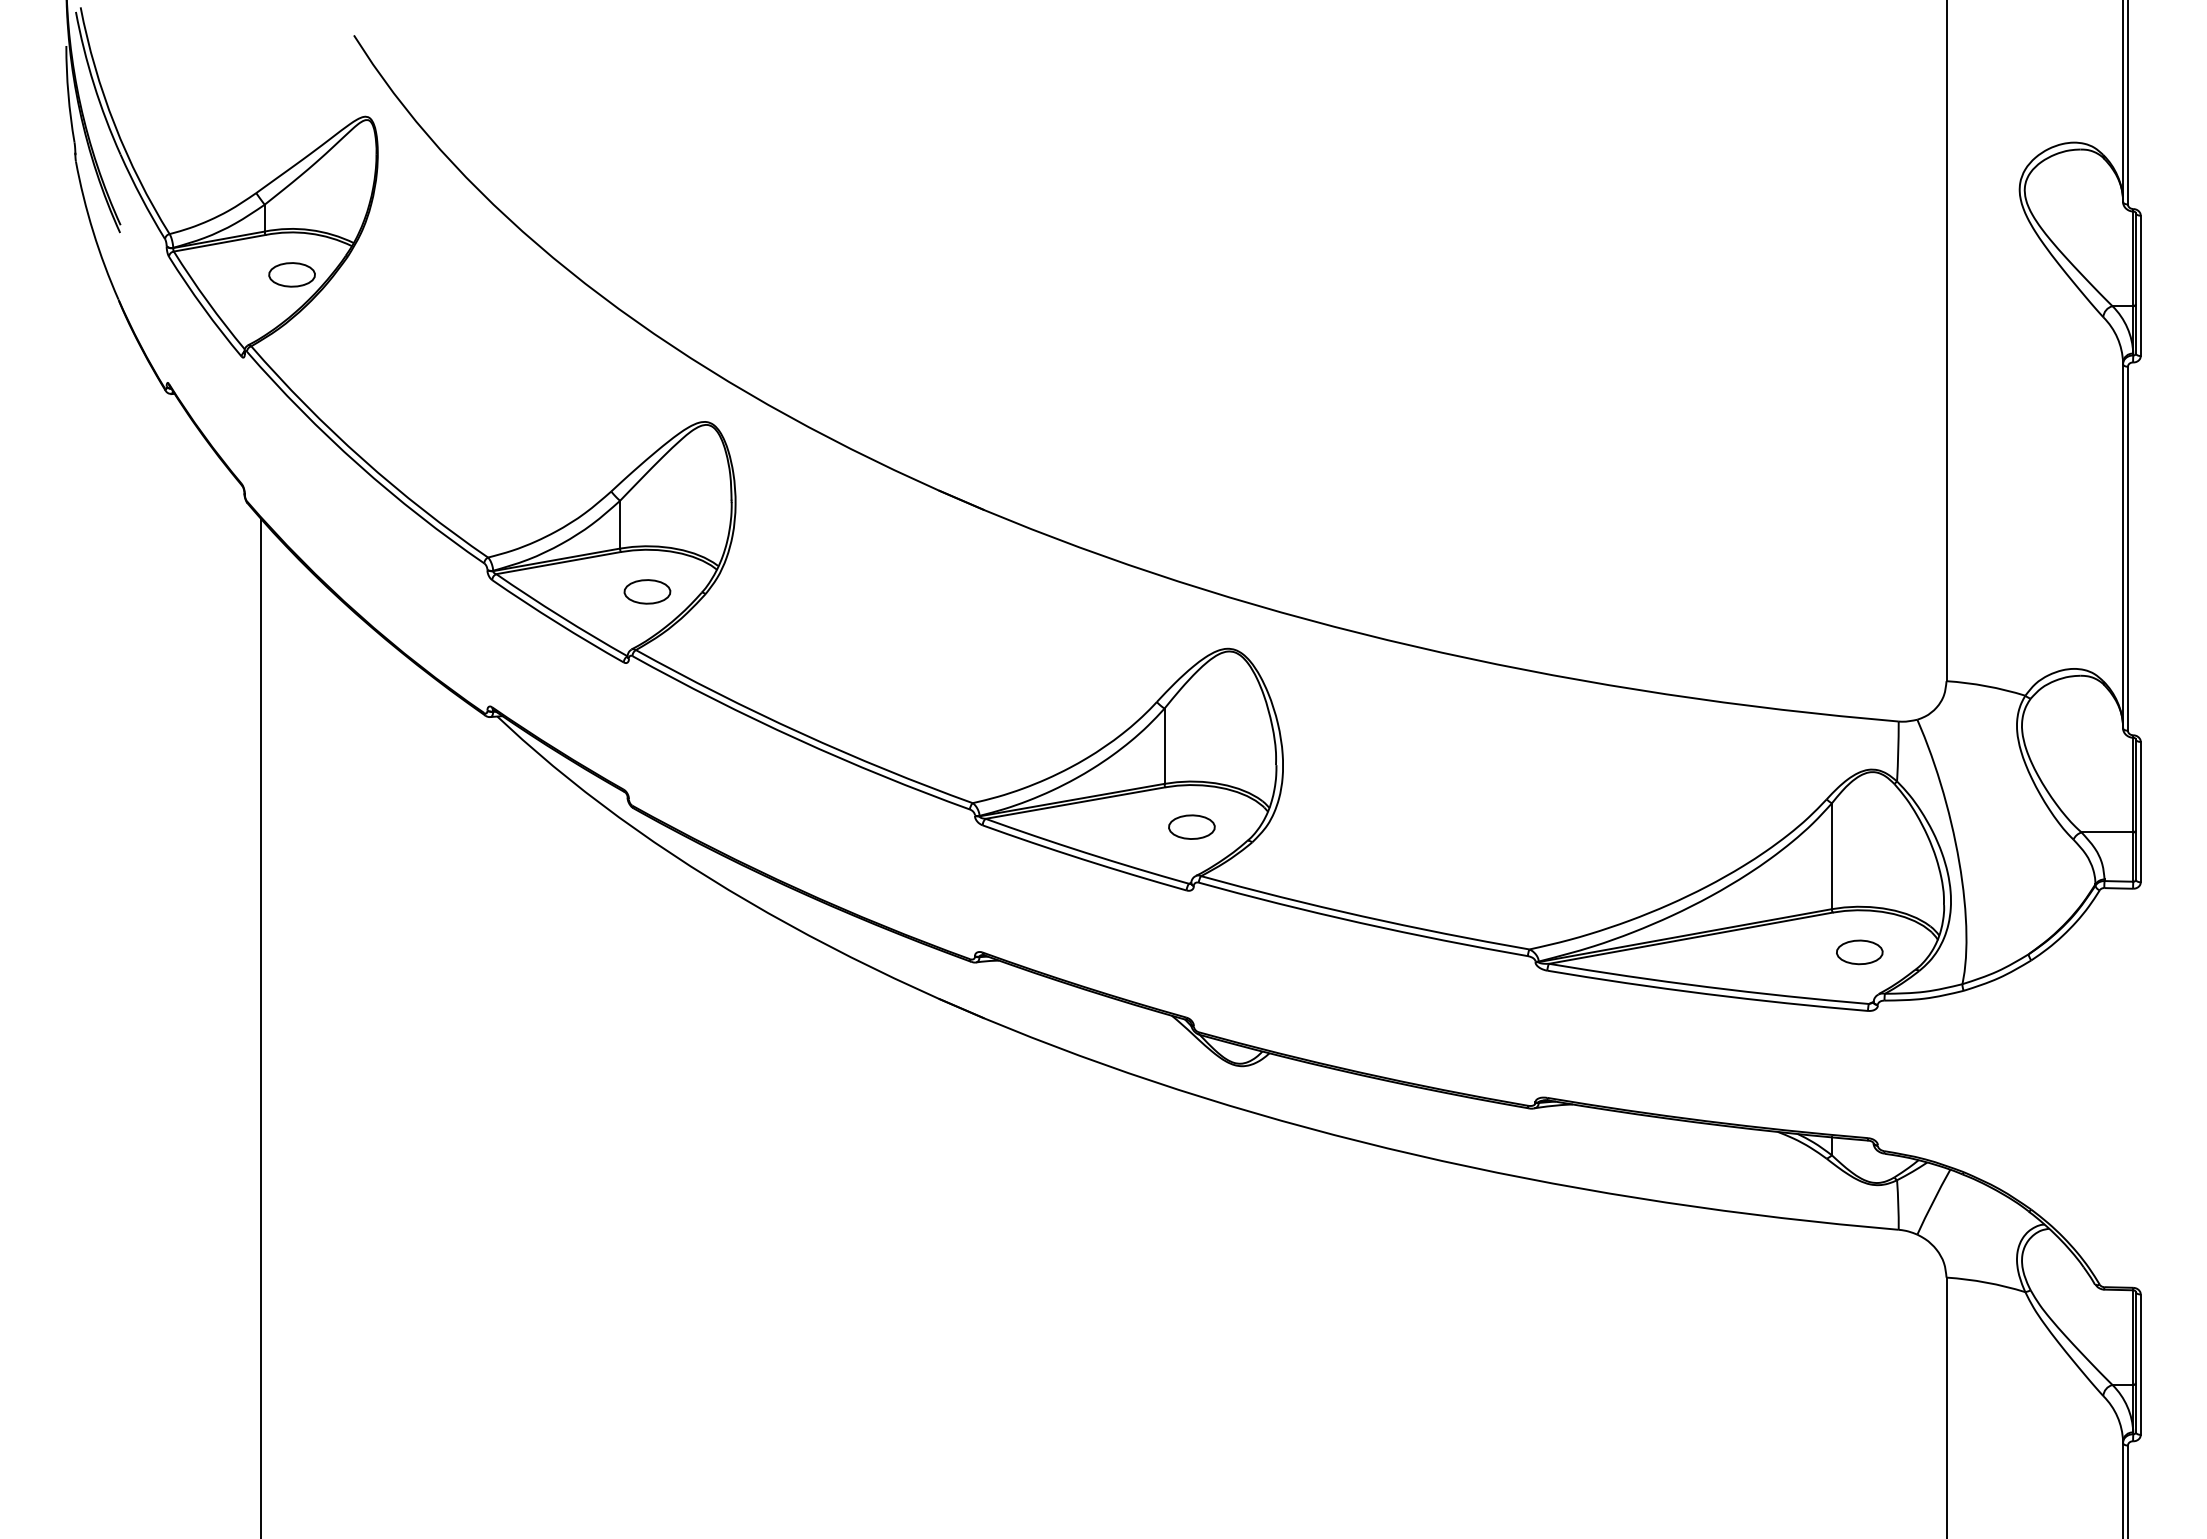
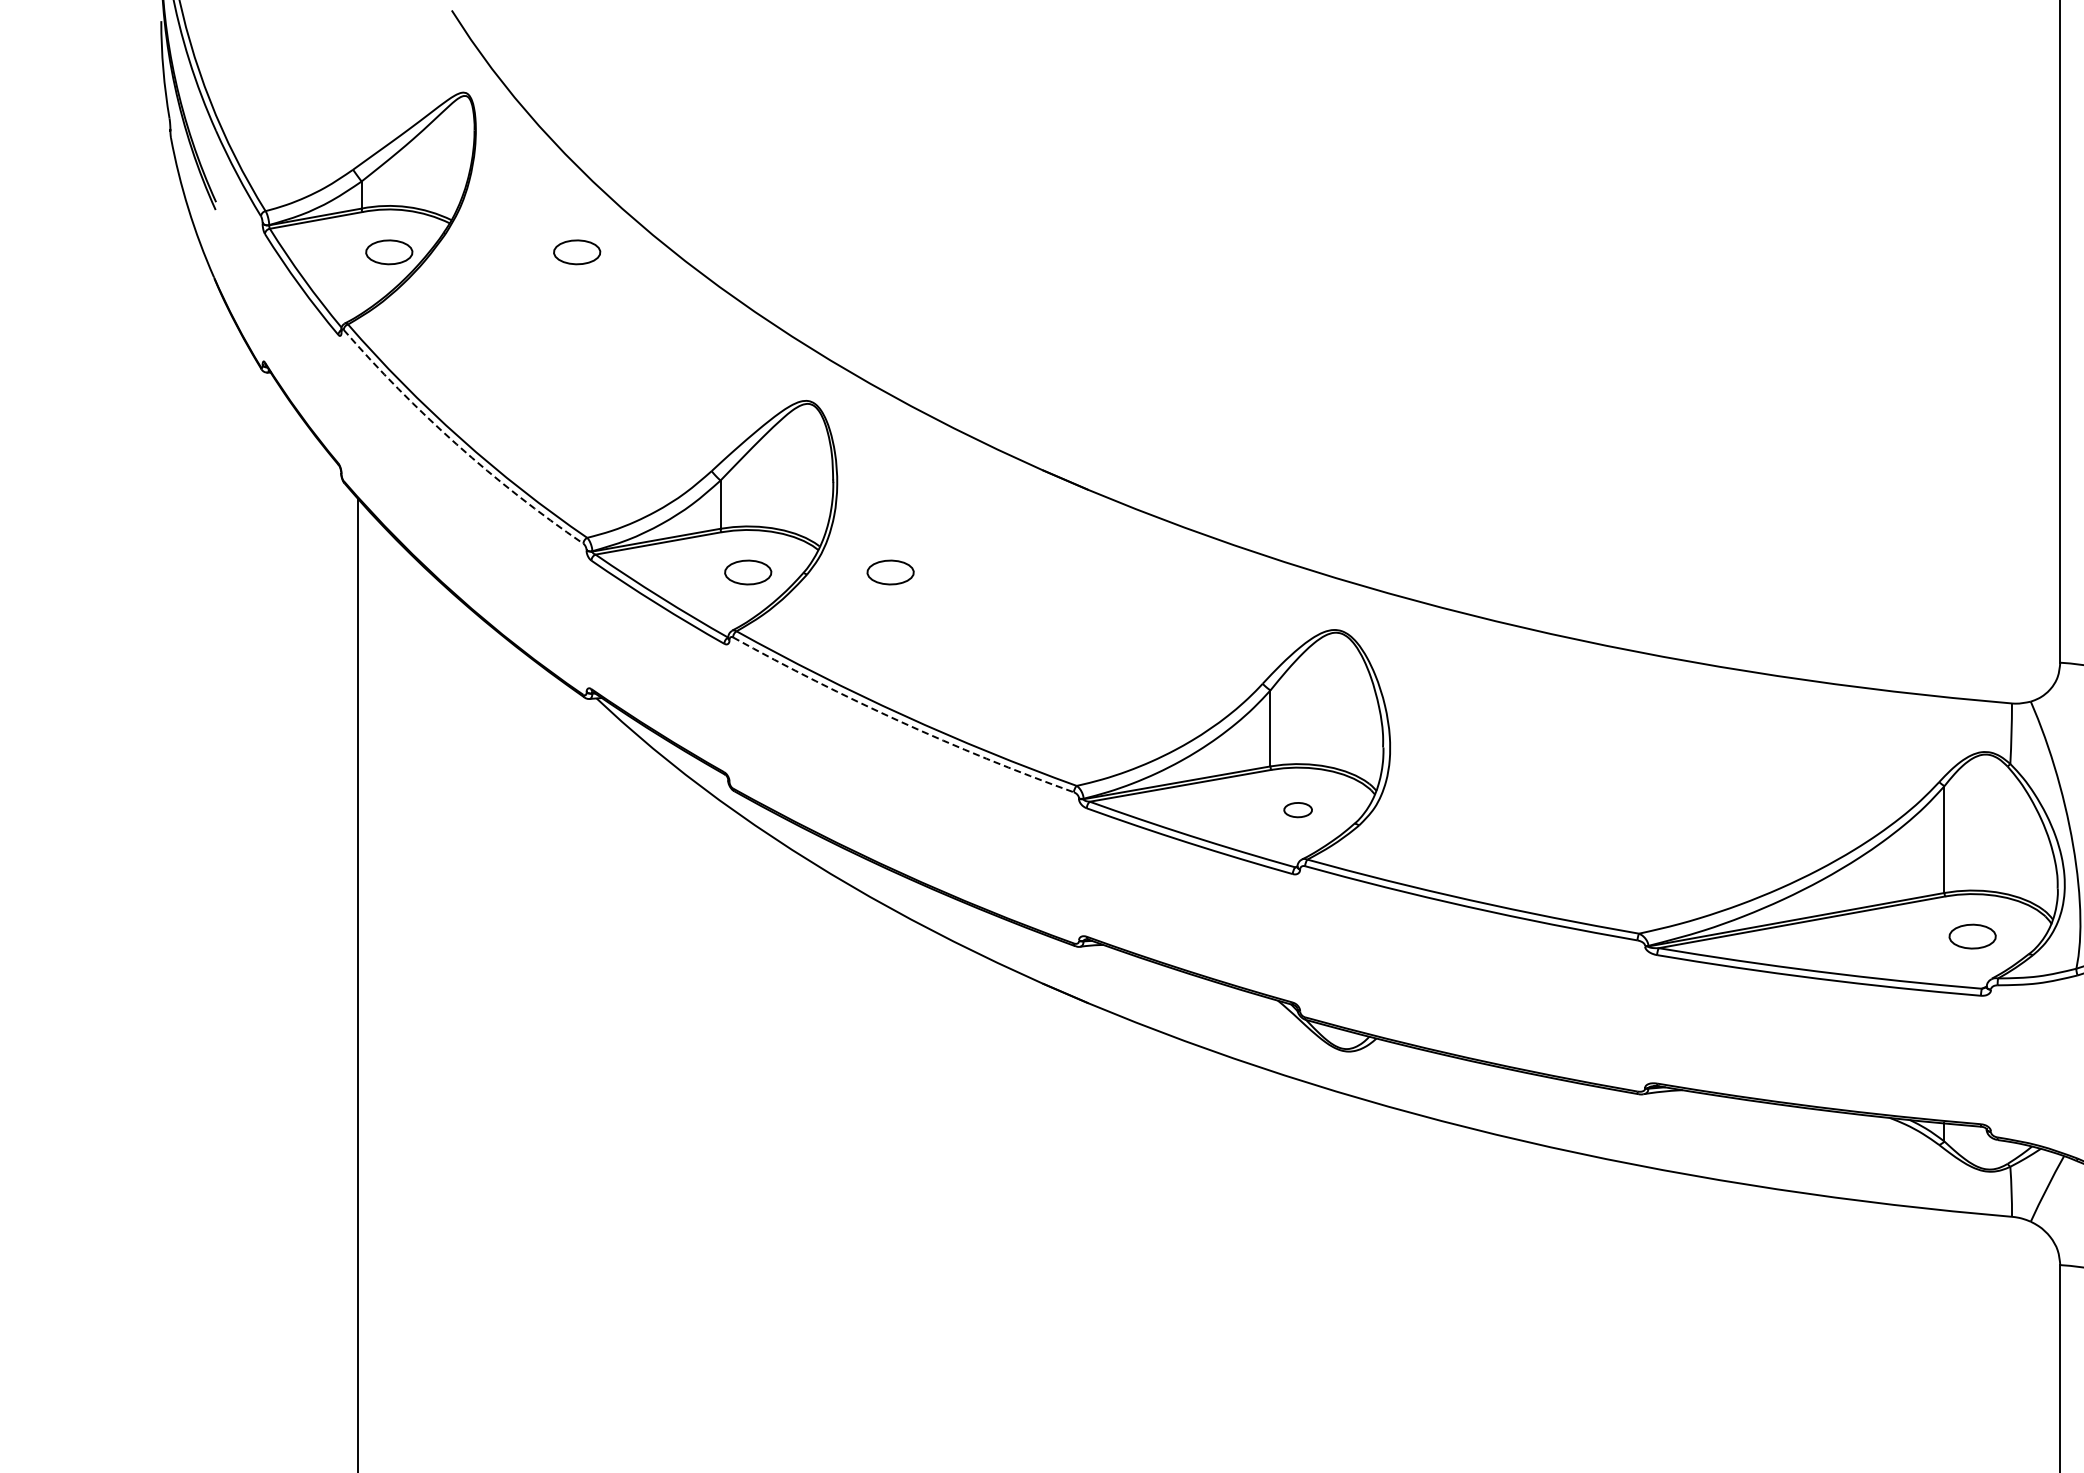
part: (477, 274) -> (576, 251), added
arc: (358, 465) -> (456, 444), solid -> dashed
part: (788, 591) -> (890, 572), added
arc: (798, 739) -> (900, 721), solid -> dashed
part: (1191, 826) -> (1297, 809), size x0.6

